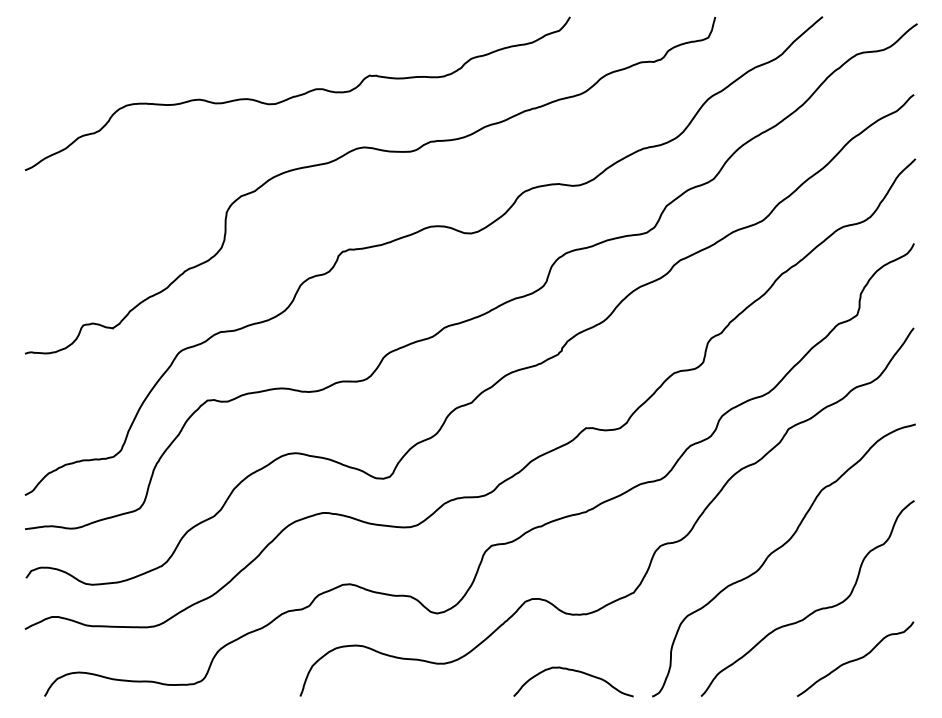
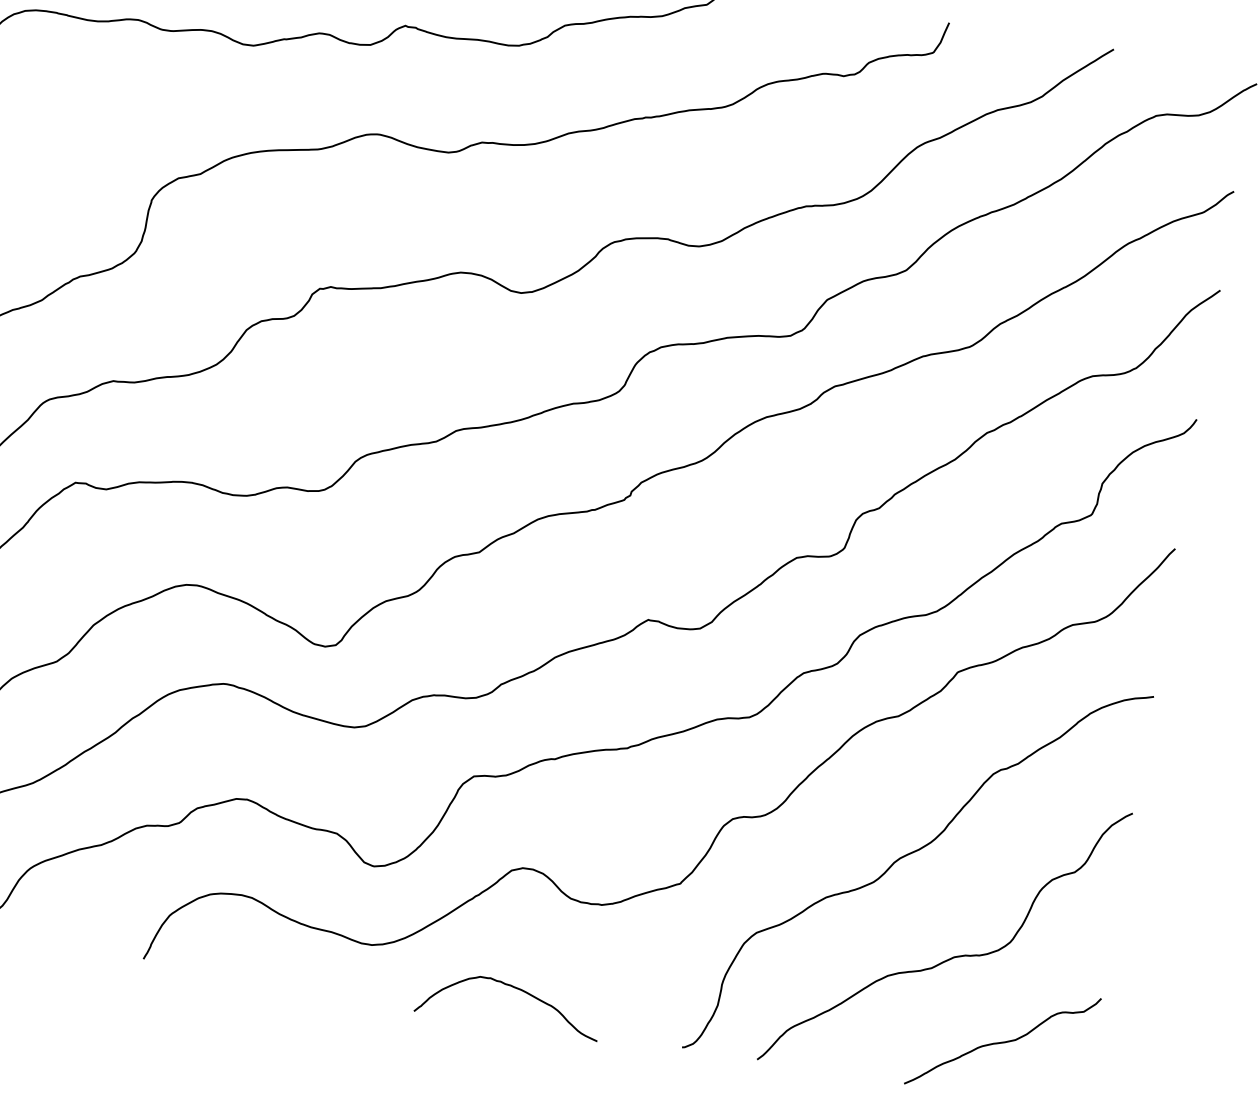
curve: (577, 672) -> (517, 990), moved

